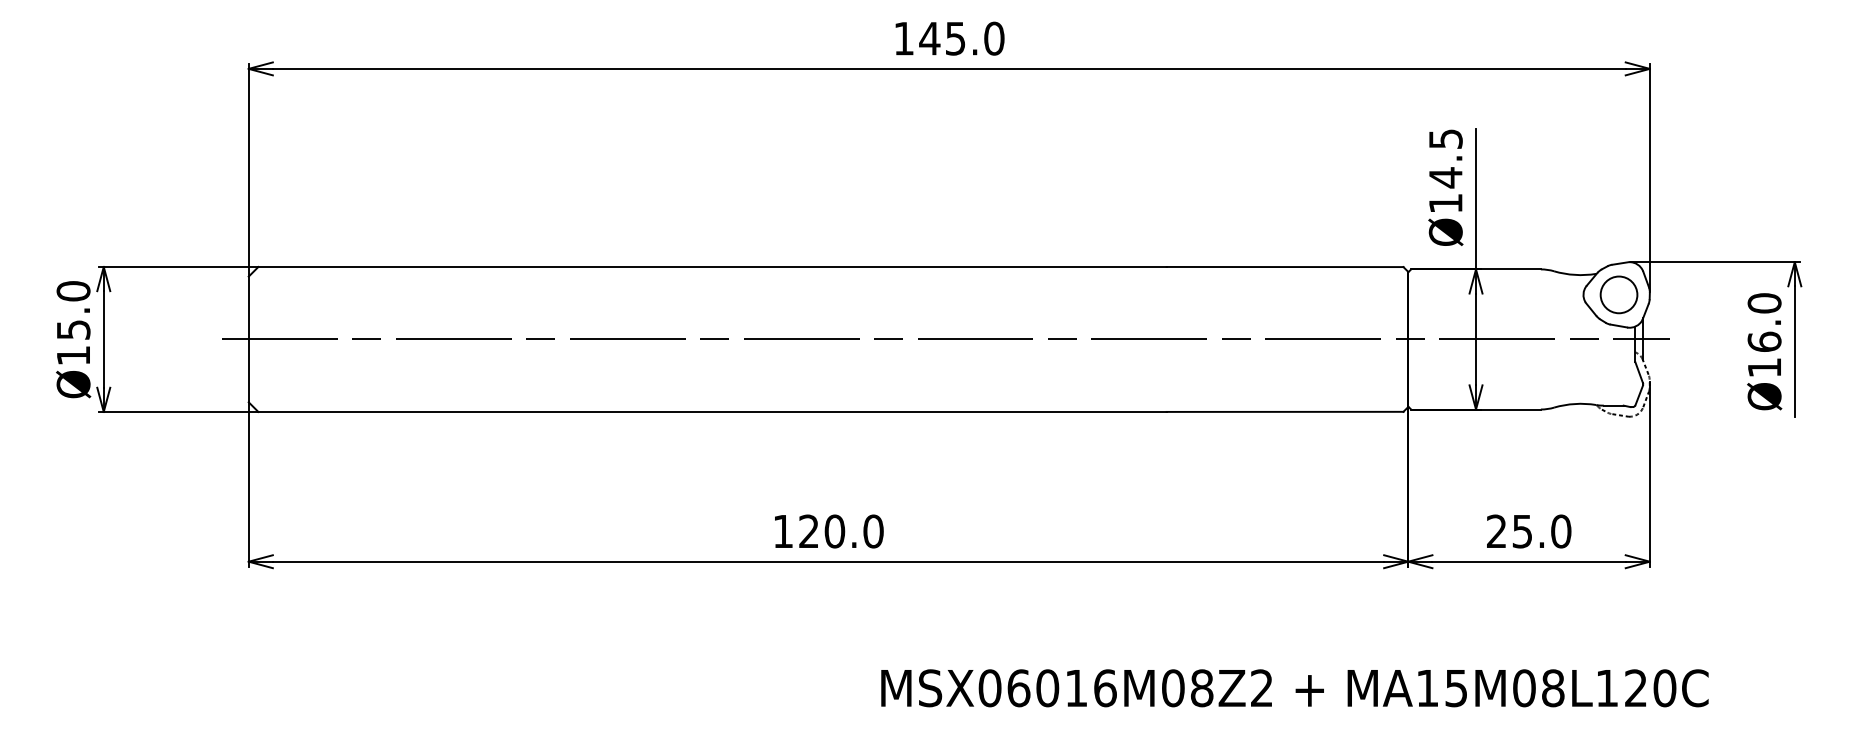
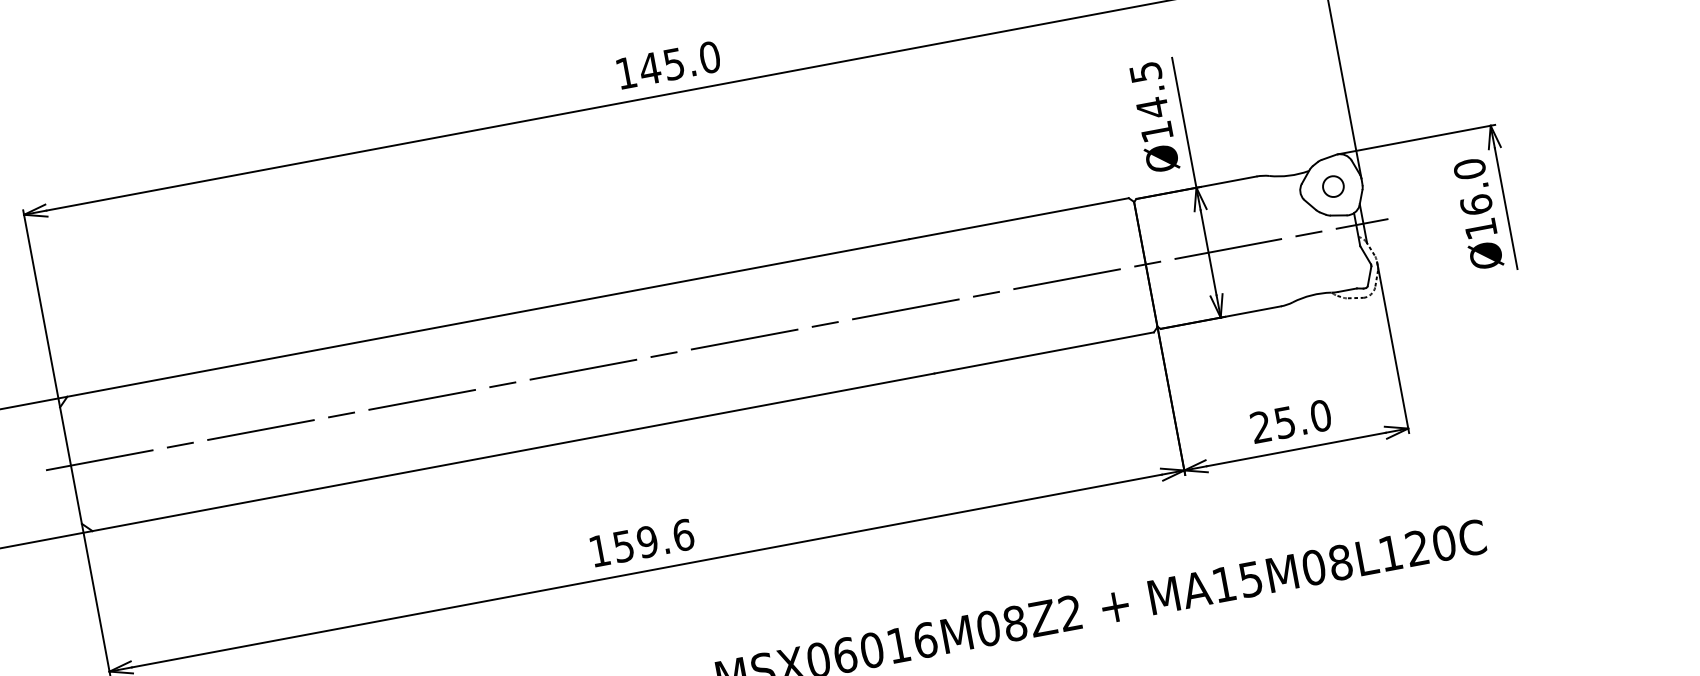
circle: (1618, 294) -> (1332, 186), size x0.6
text: (841, 531) -> (653, 540), 120.0 -> 159.6

